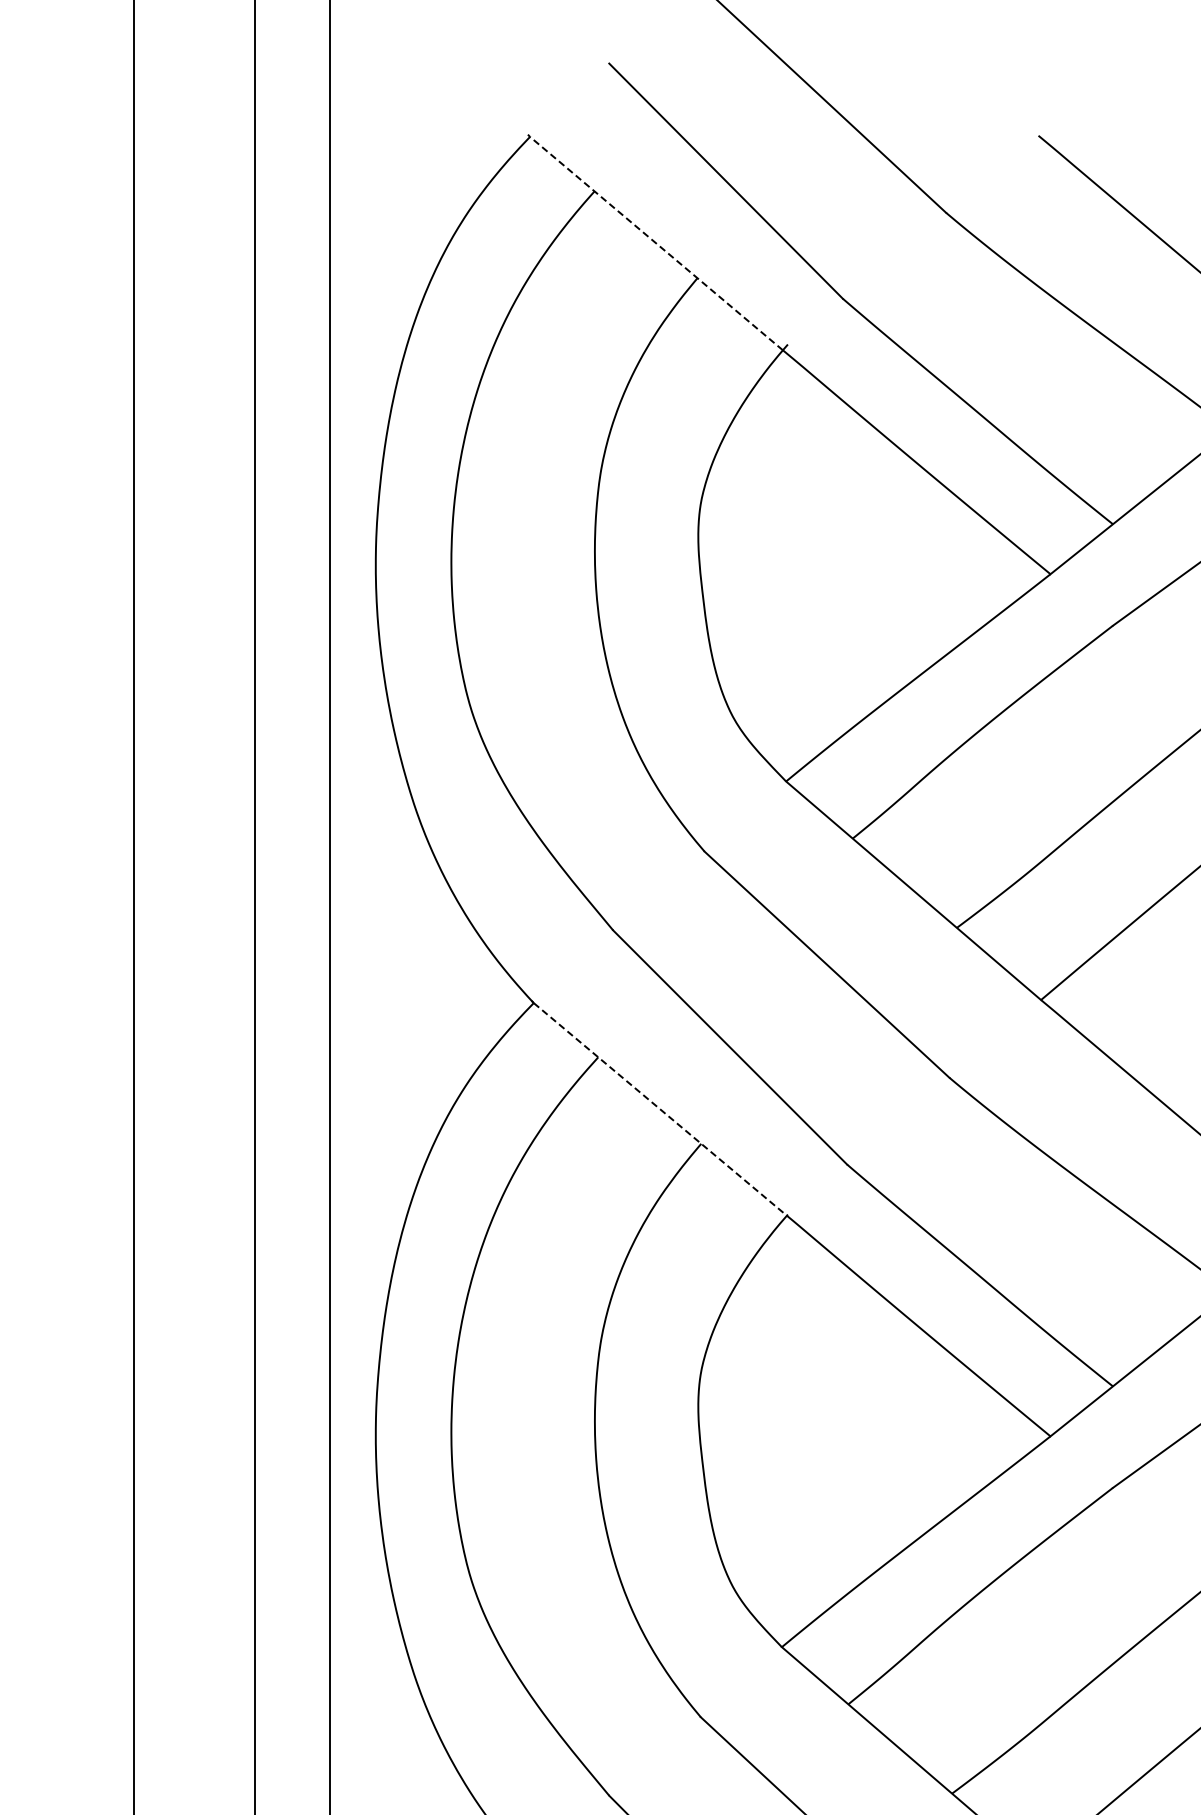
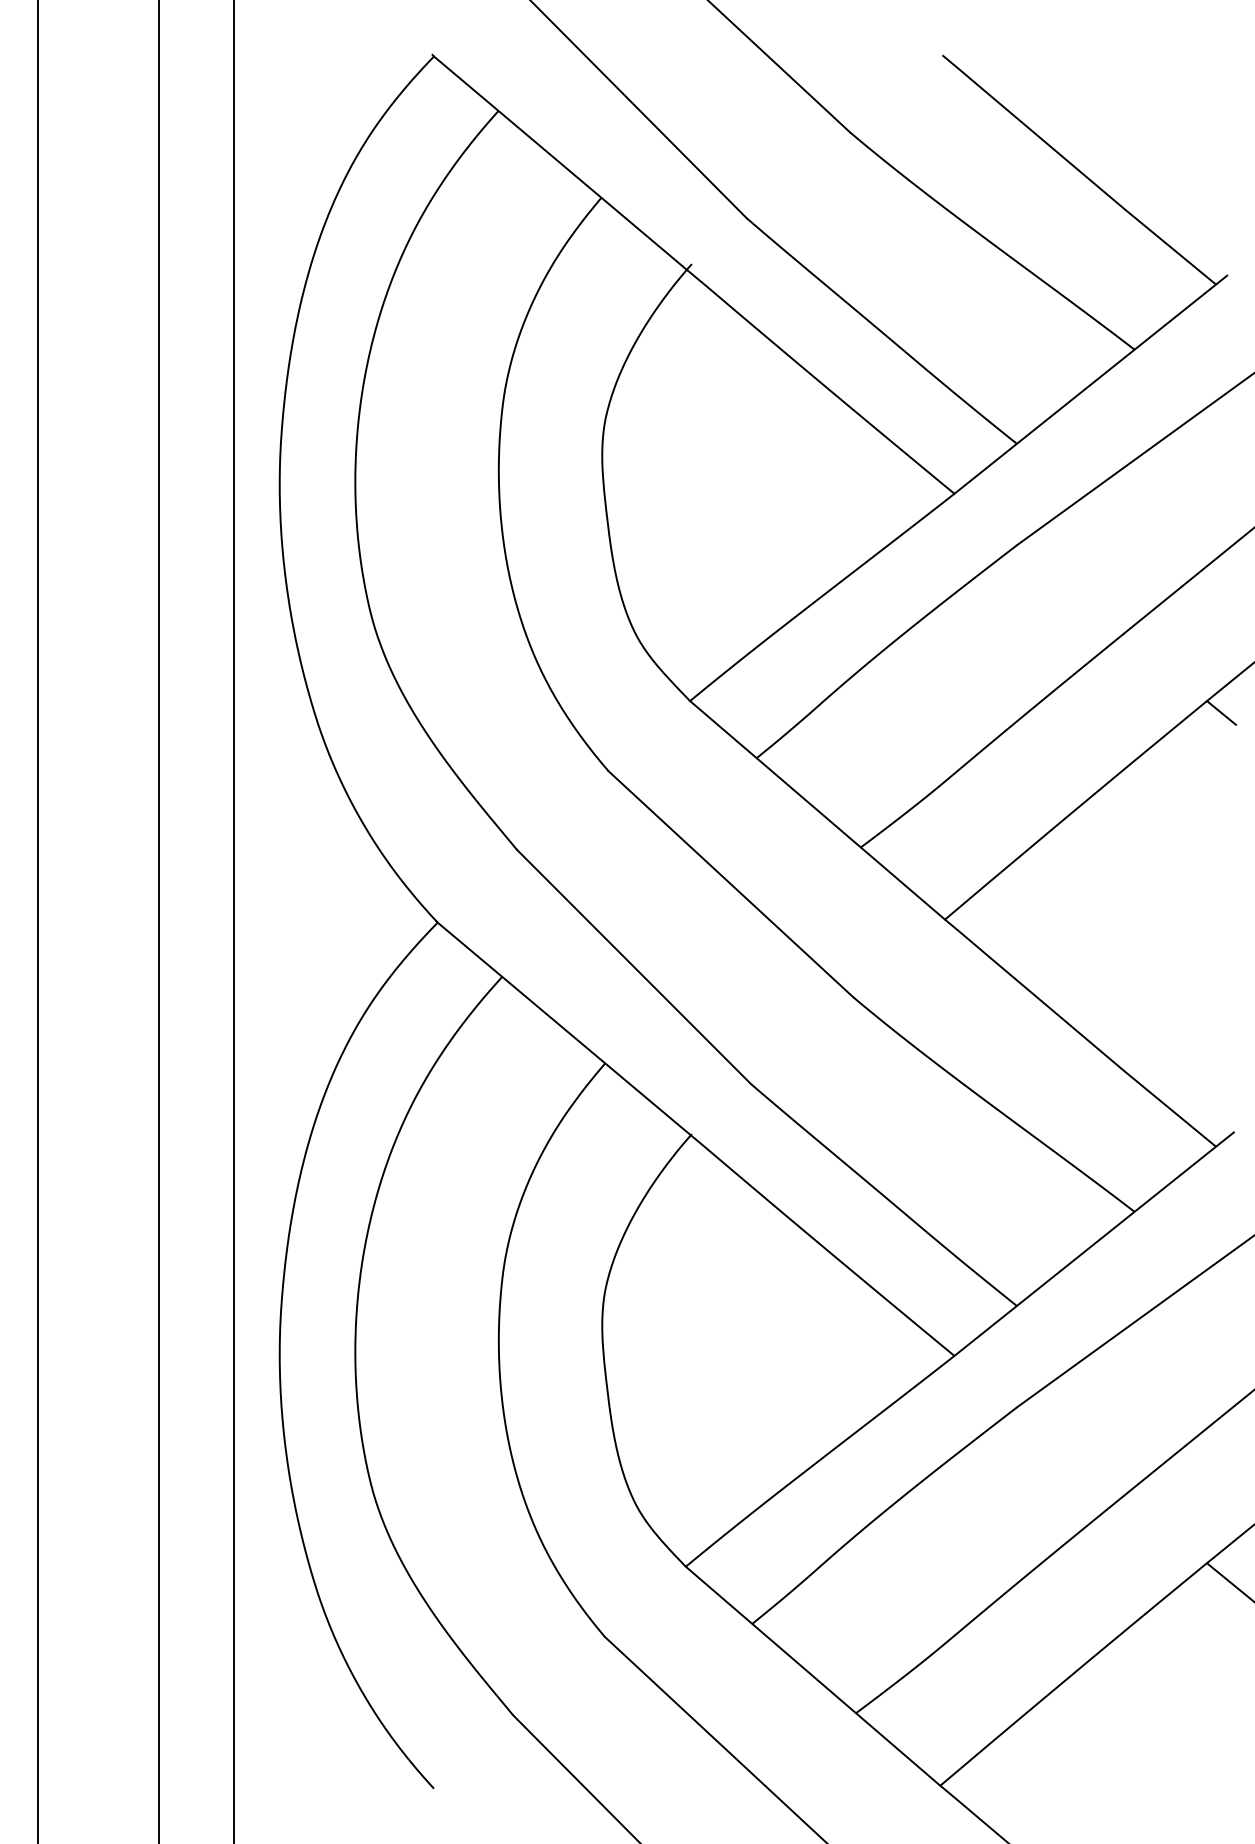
line: (656, 242) -> (560, 162), dashed -> solid
line: (660, 1109) -> (564, 1029), dashed -> solid

